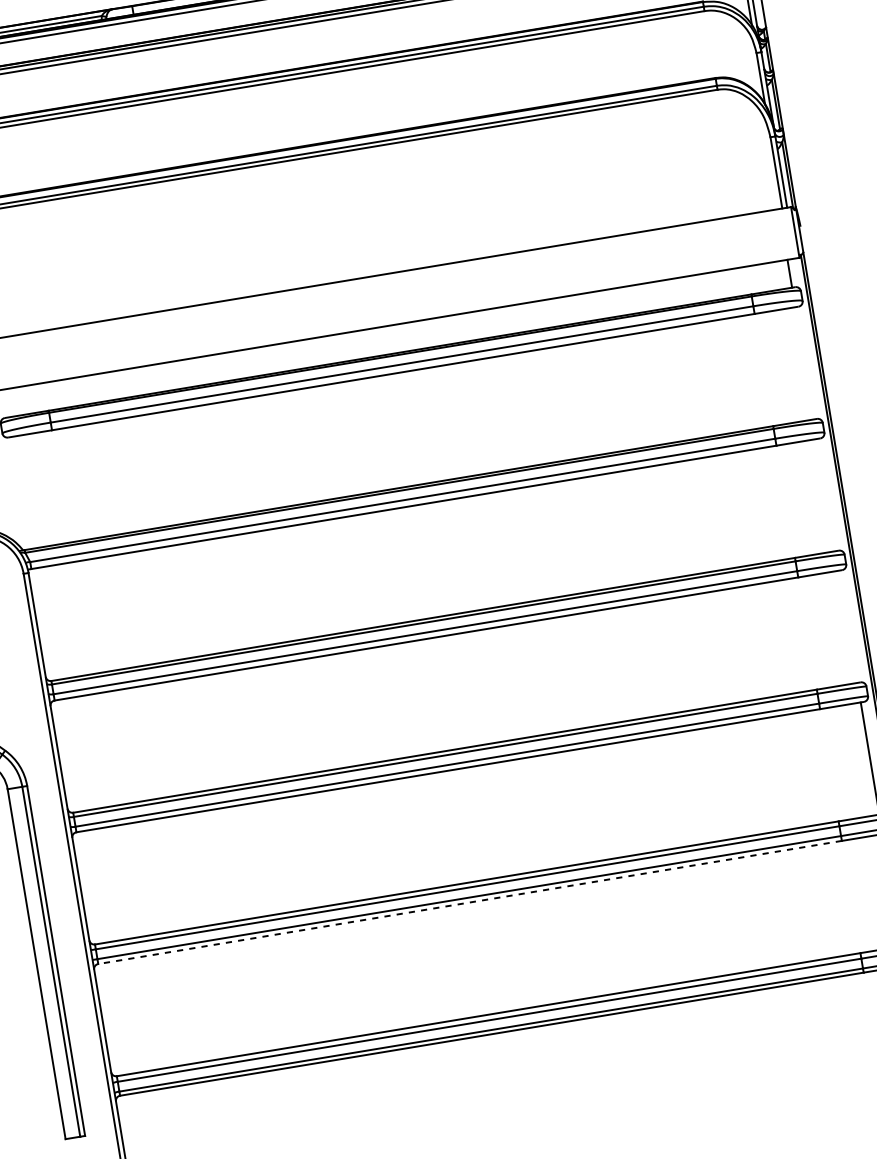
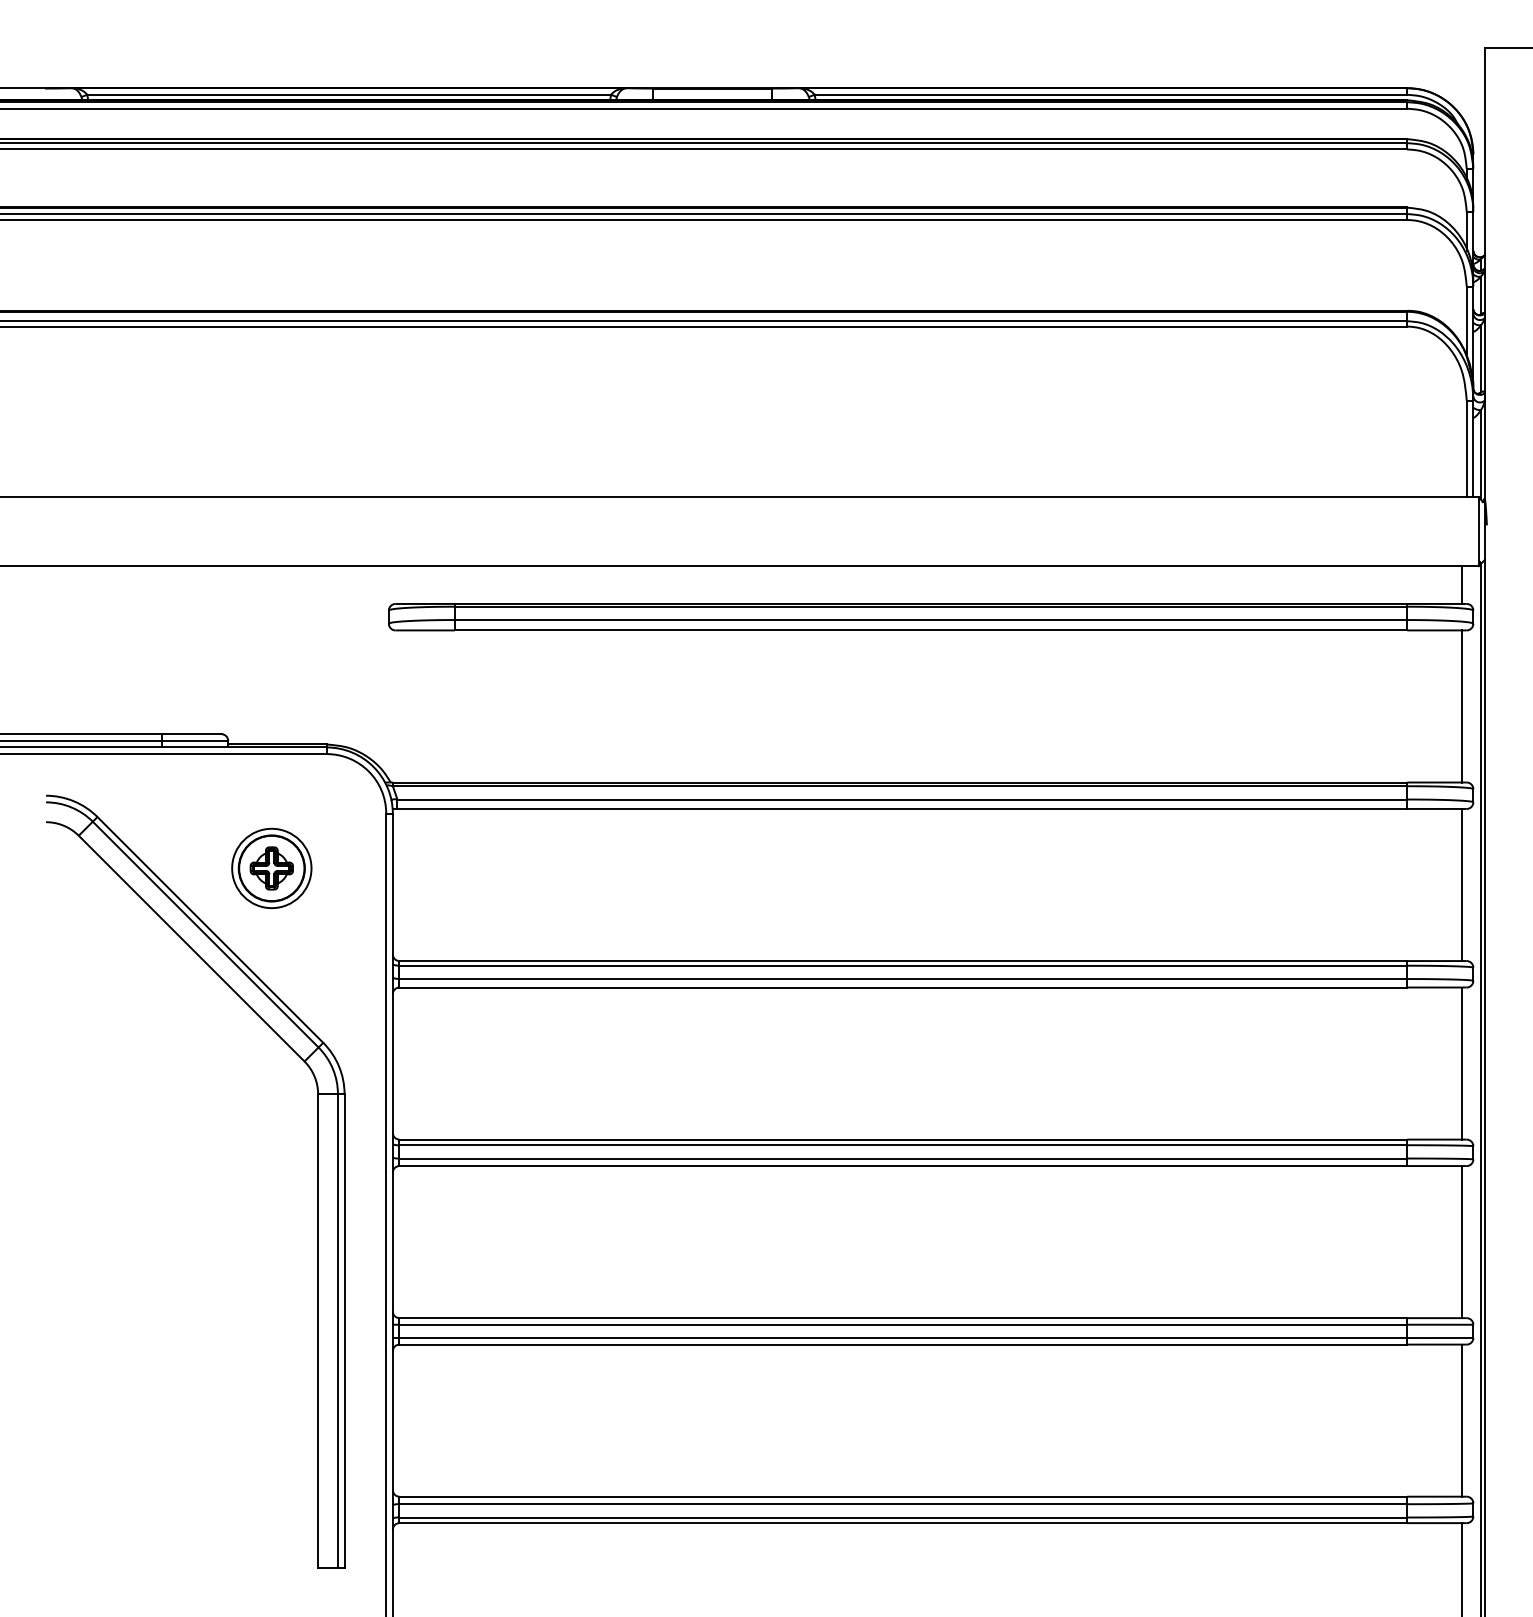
line: (804, 363) -> (1462, 706), added
line: (826, 494) -> (1462, 884), added
line: (848, 626) -> (1462, 1063), added
line: (470, 902) -> (903, 1344), dashed -> solid

